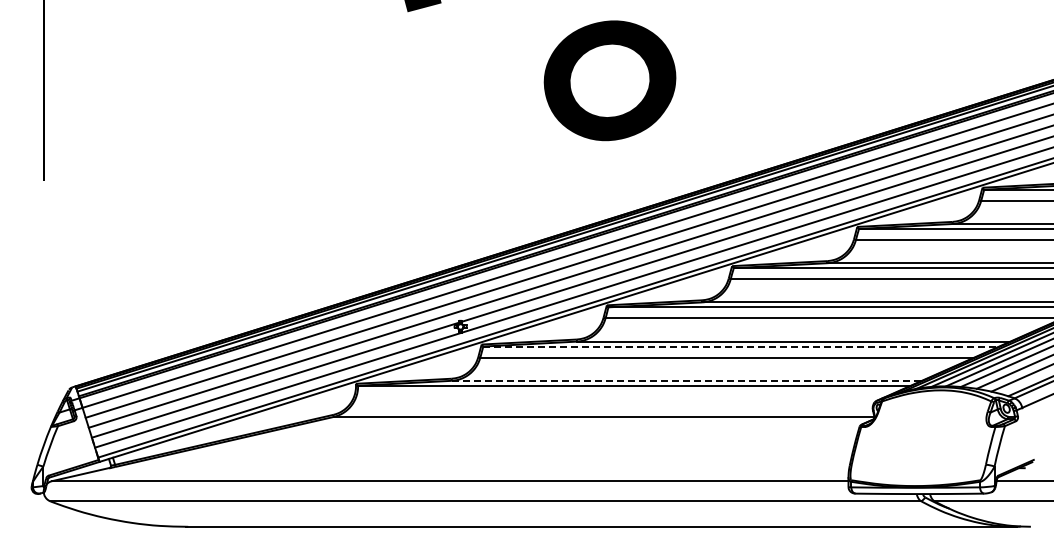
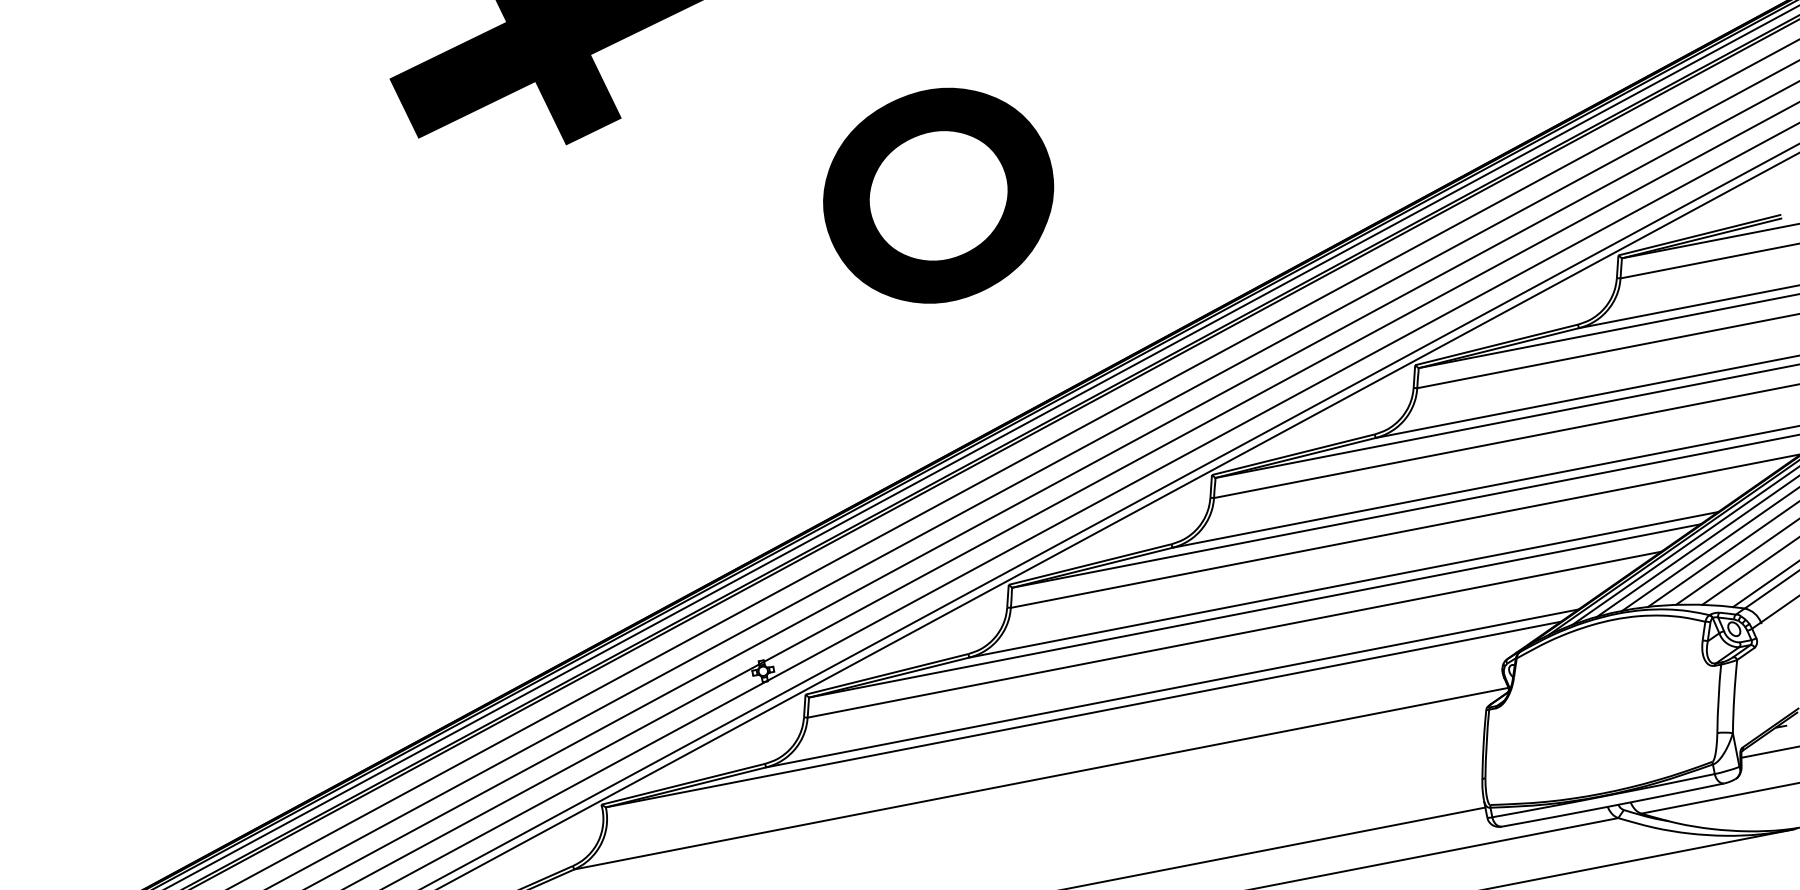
line: (741, 346) -> (1255, 610), dashed -> solid
line: (687, 380) -> (1173, 687), dashed -> solid

